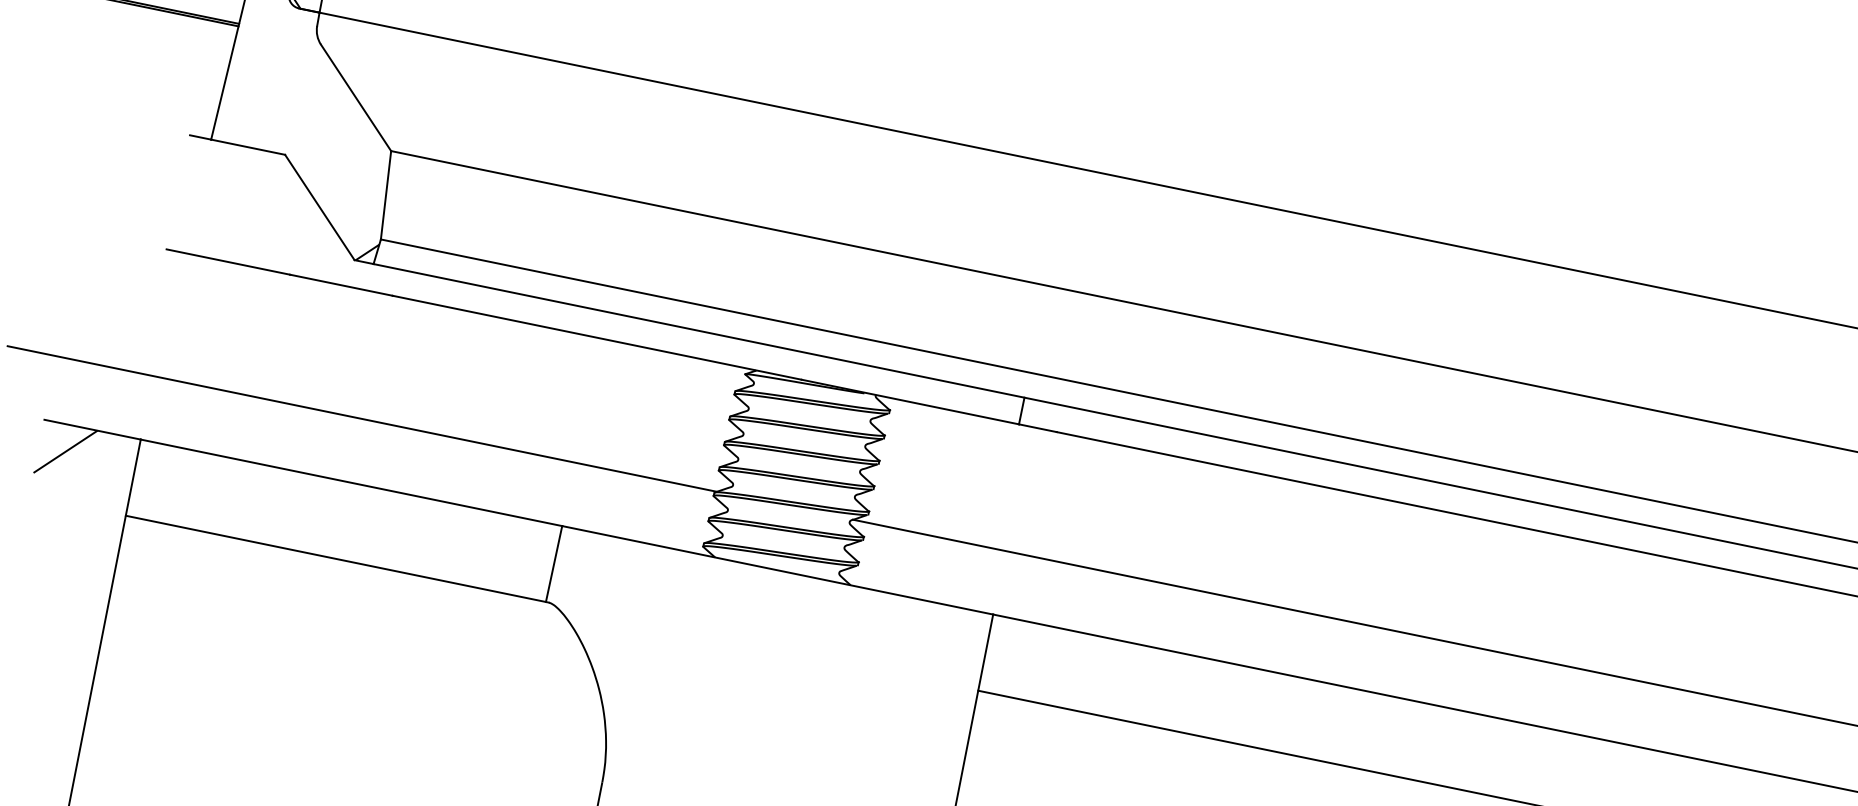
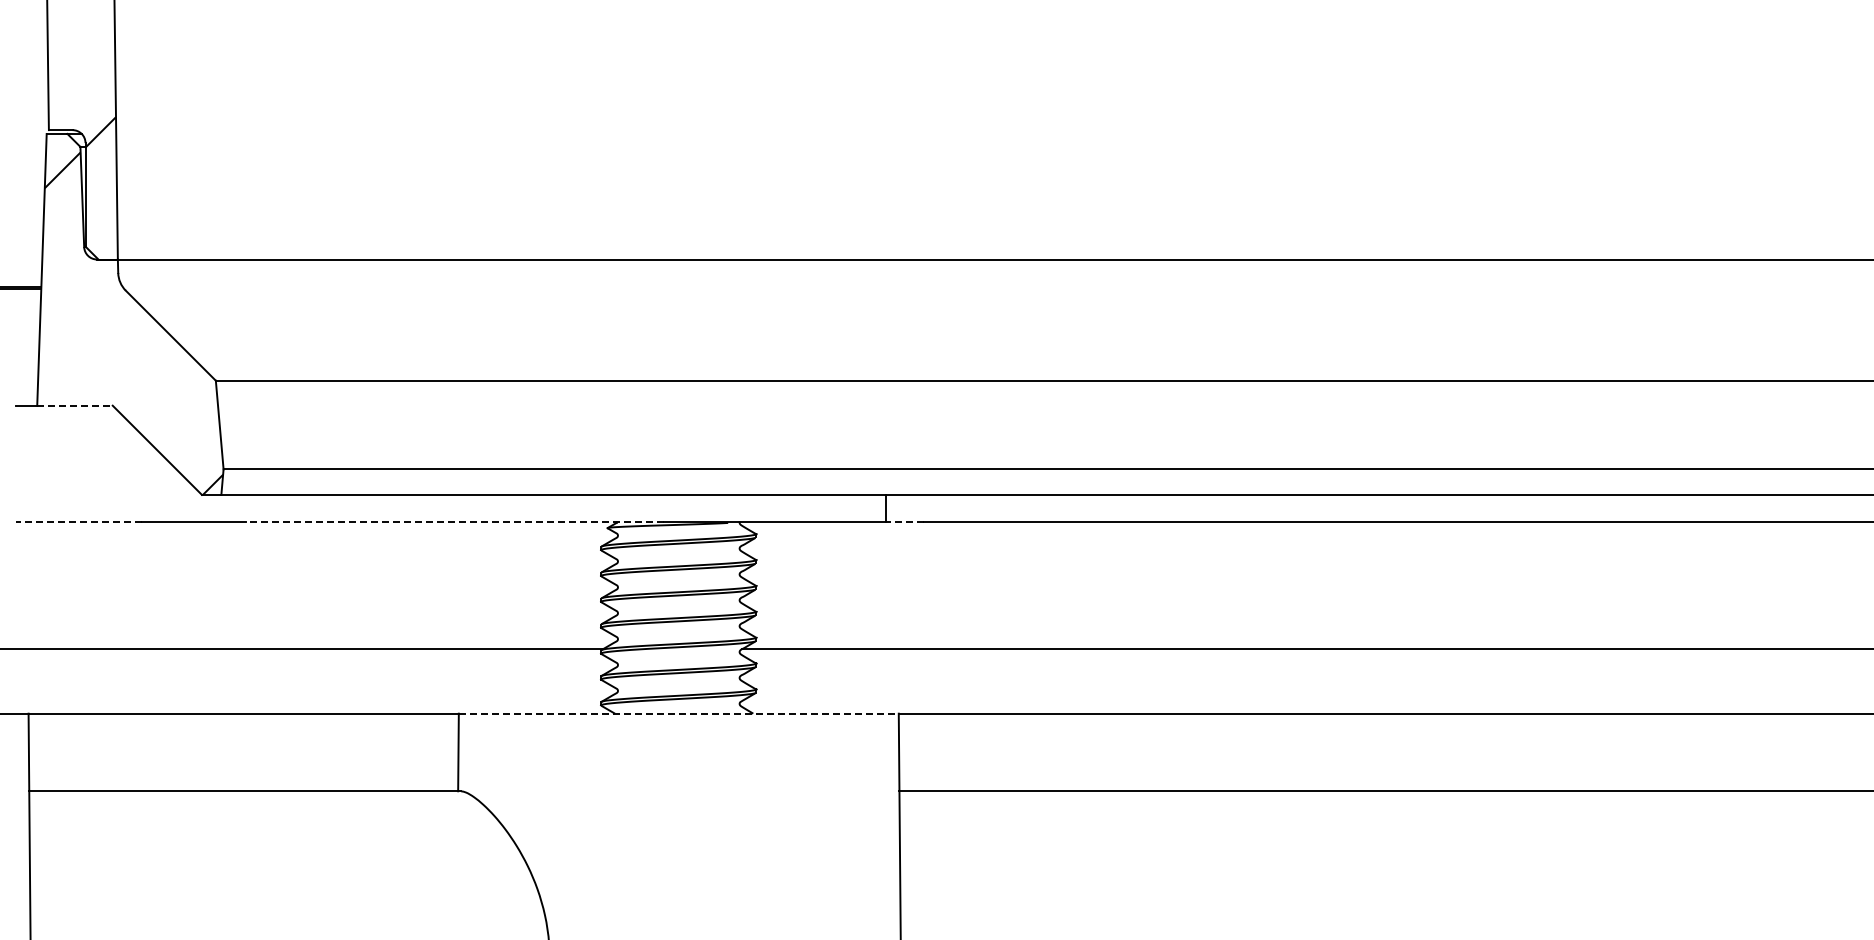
line: (247, 146) -> (74, 405), solid -> dashed
line: (228, 262) -> (78, 522), solid -> dashed
line: (597, 338) -> (455, 522), solid -> dashed
line: (1037, 428) -> (904, 522), solid -> dashed
line: (777, 570) -> (678, 713), solid -> dashed

